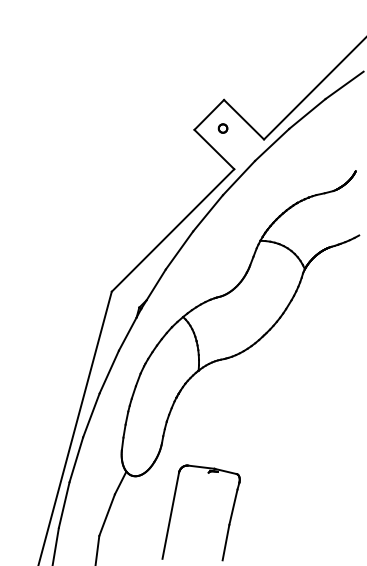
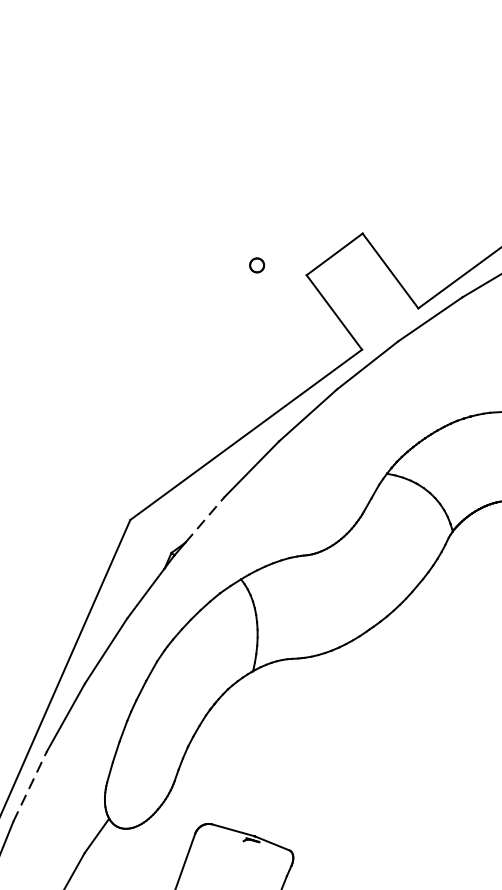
part: (222, 128) -> (256, 265), moved
line: (156, 284) -> (205, 519), solid -> dashed
line: (76, 459) -> (30, 786), solid -> dashed

